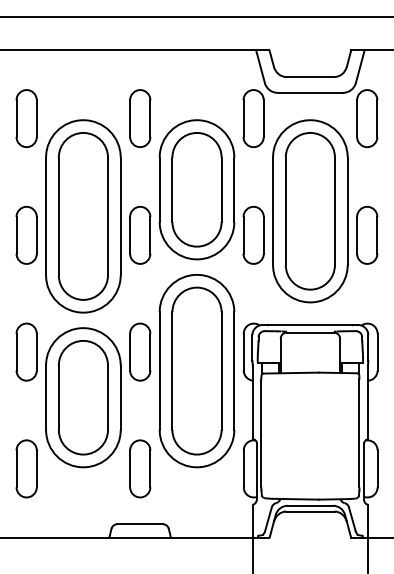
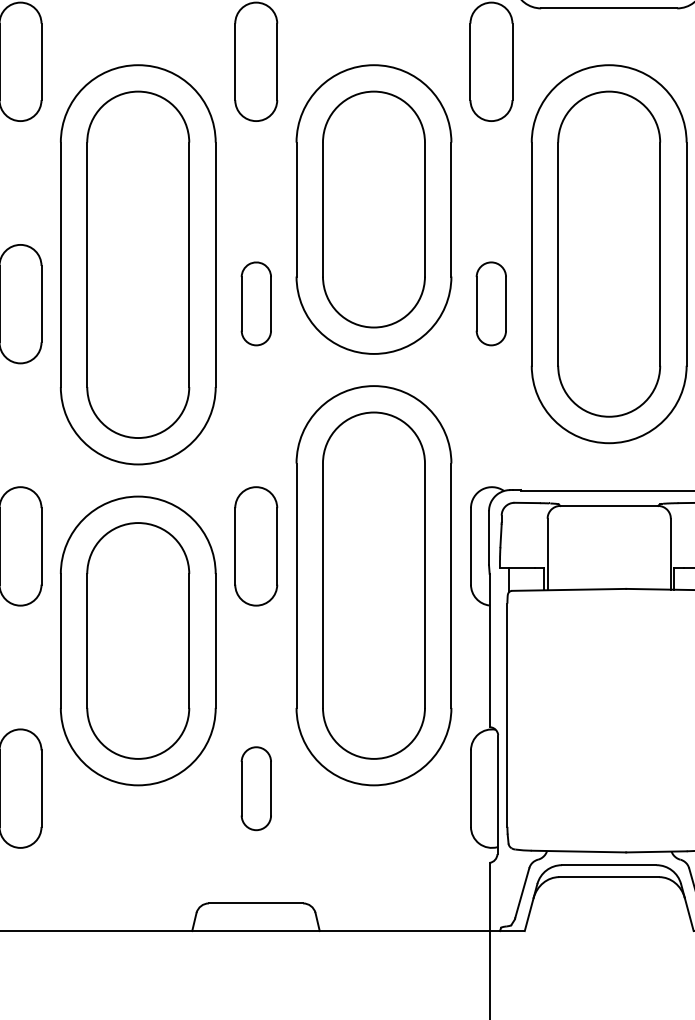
part: (140, 234) -> (256, 302), size x0.7
part: (253, 234) -> (491, 302), size x0.7
part: (140, 468) -> (256, 787), size x0.7

